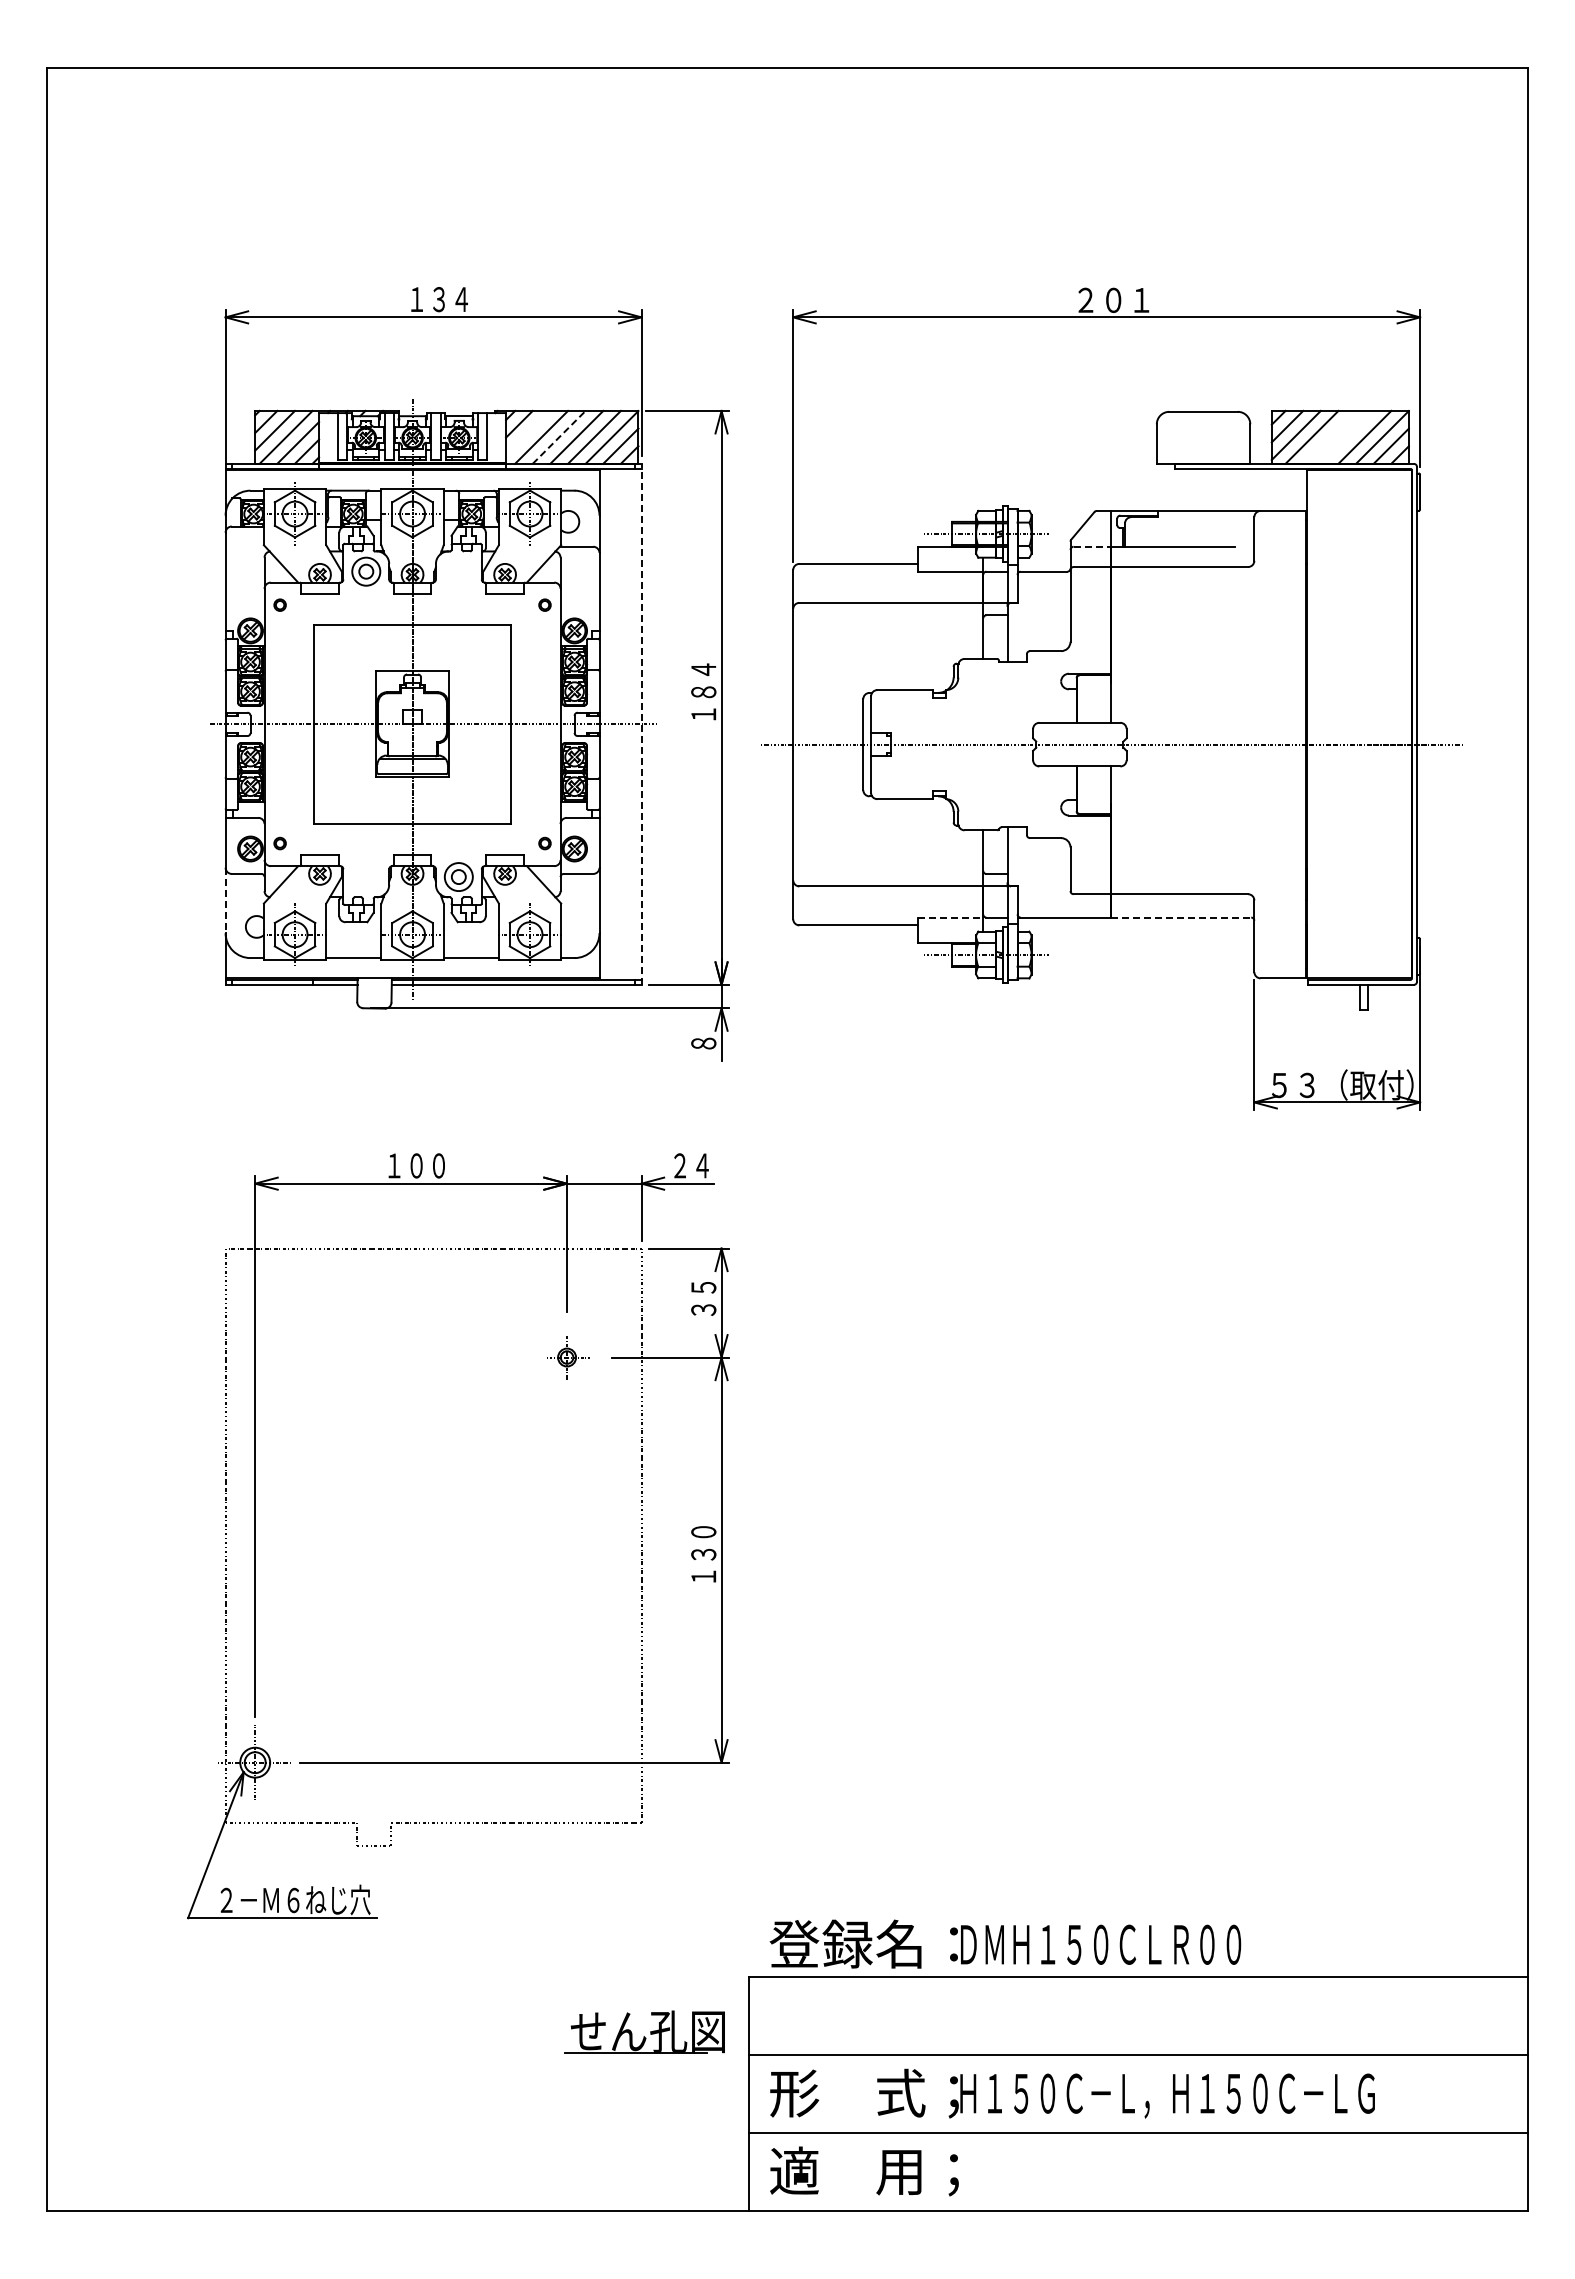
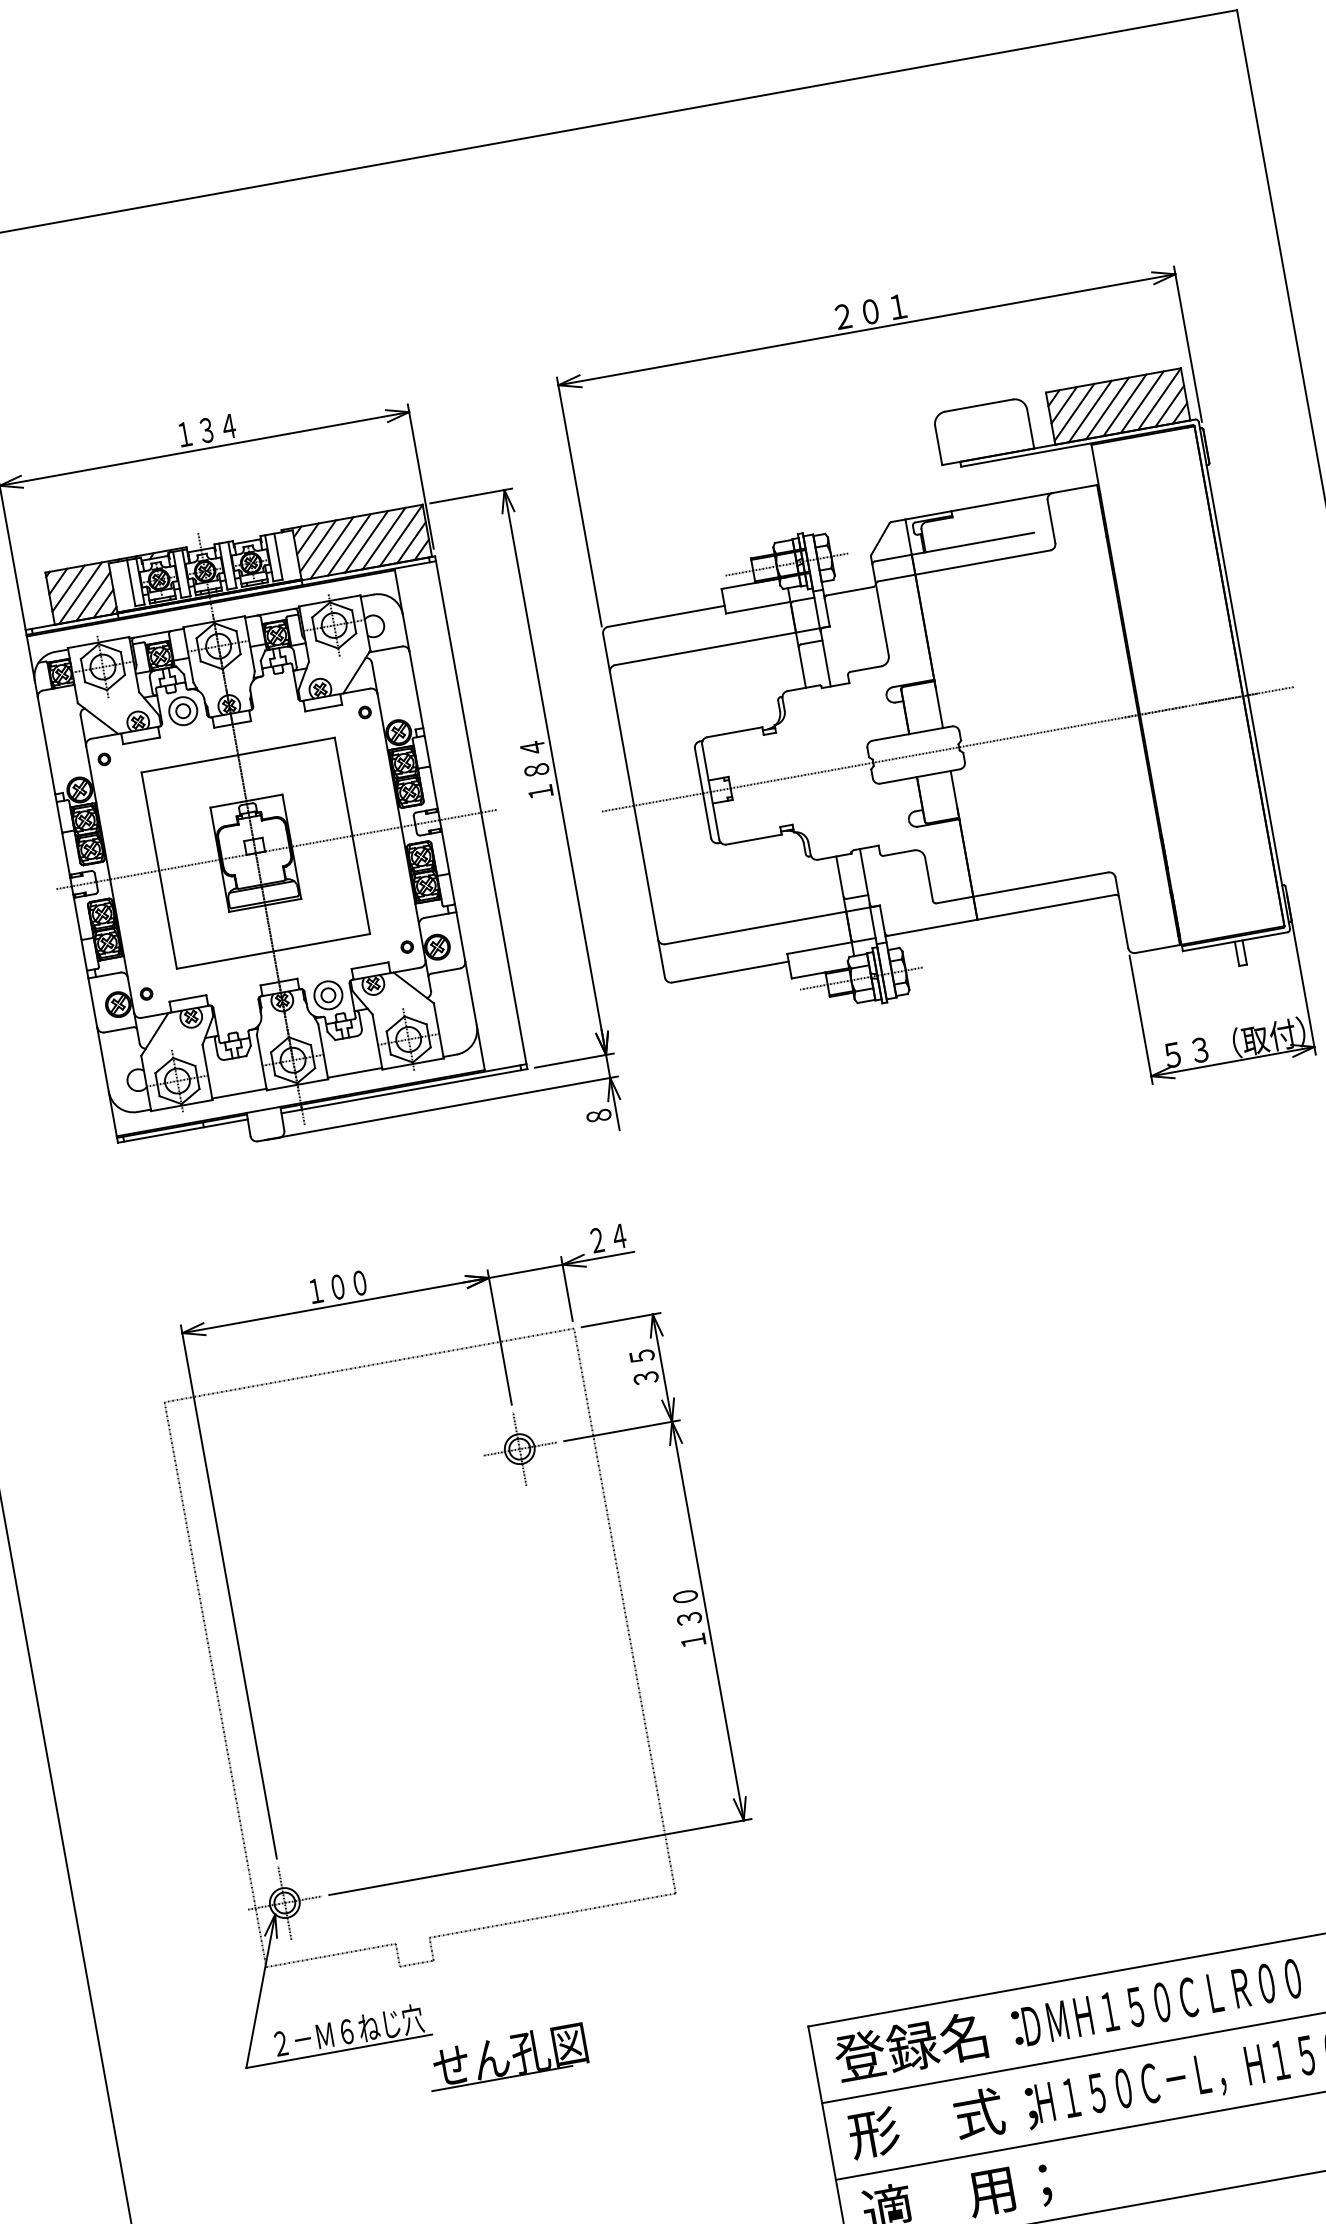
line: (528, 432) -> (318, 545), added
line: (1329, 436) -> (1107, 407), added
line: (1346, 436) -> (1124, 404), added
line: (559, 437) -> (349, 544), dashed -> solid
line: (1092, 546) -> (893, 557), dashed -> solid
line: (641, 723) -> (481, 811), dashed -> solid
line: (225, 900) -> (102, 1059), dashed -> solid
line: (950, 917) -> (819, 948), dashed -> solid
line: (1181, 917) -> (1046, 907), dashed -> solid
part: (567, 1357) -> (520, 1448), size x1.67
text: (1005, 1943) -> (1067, 2018), moved
part: (644, 2031) -> (506, 2055), moved

